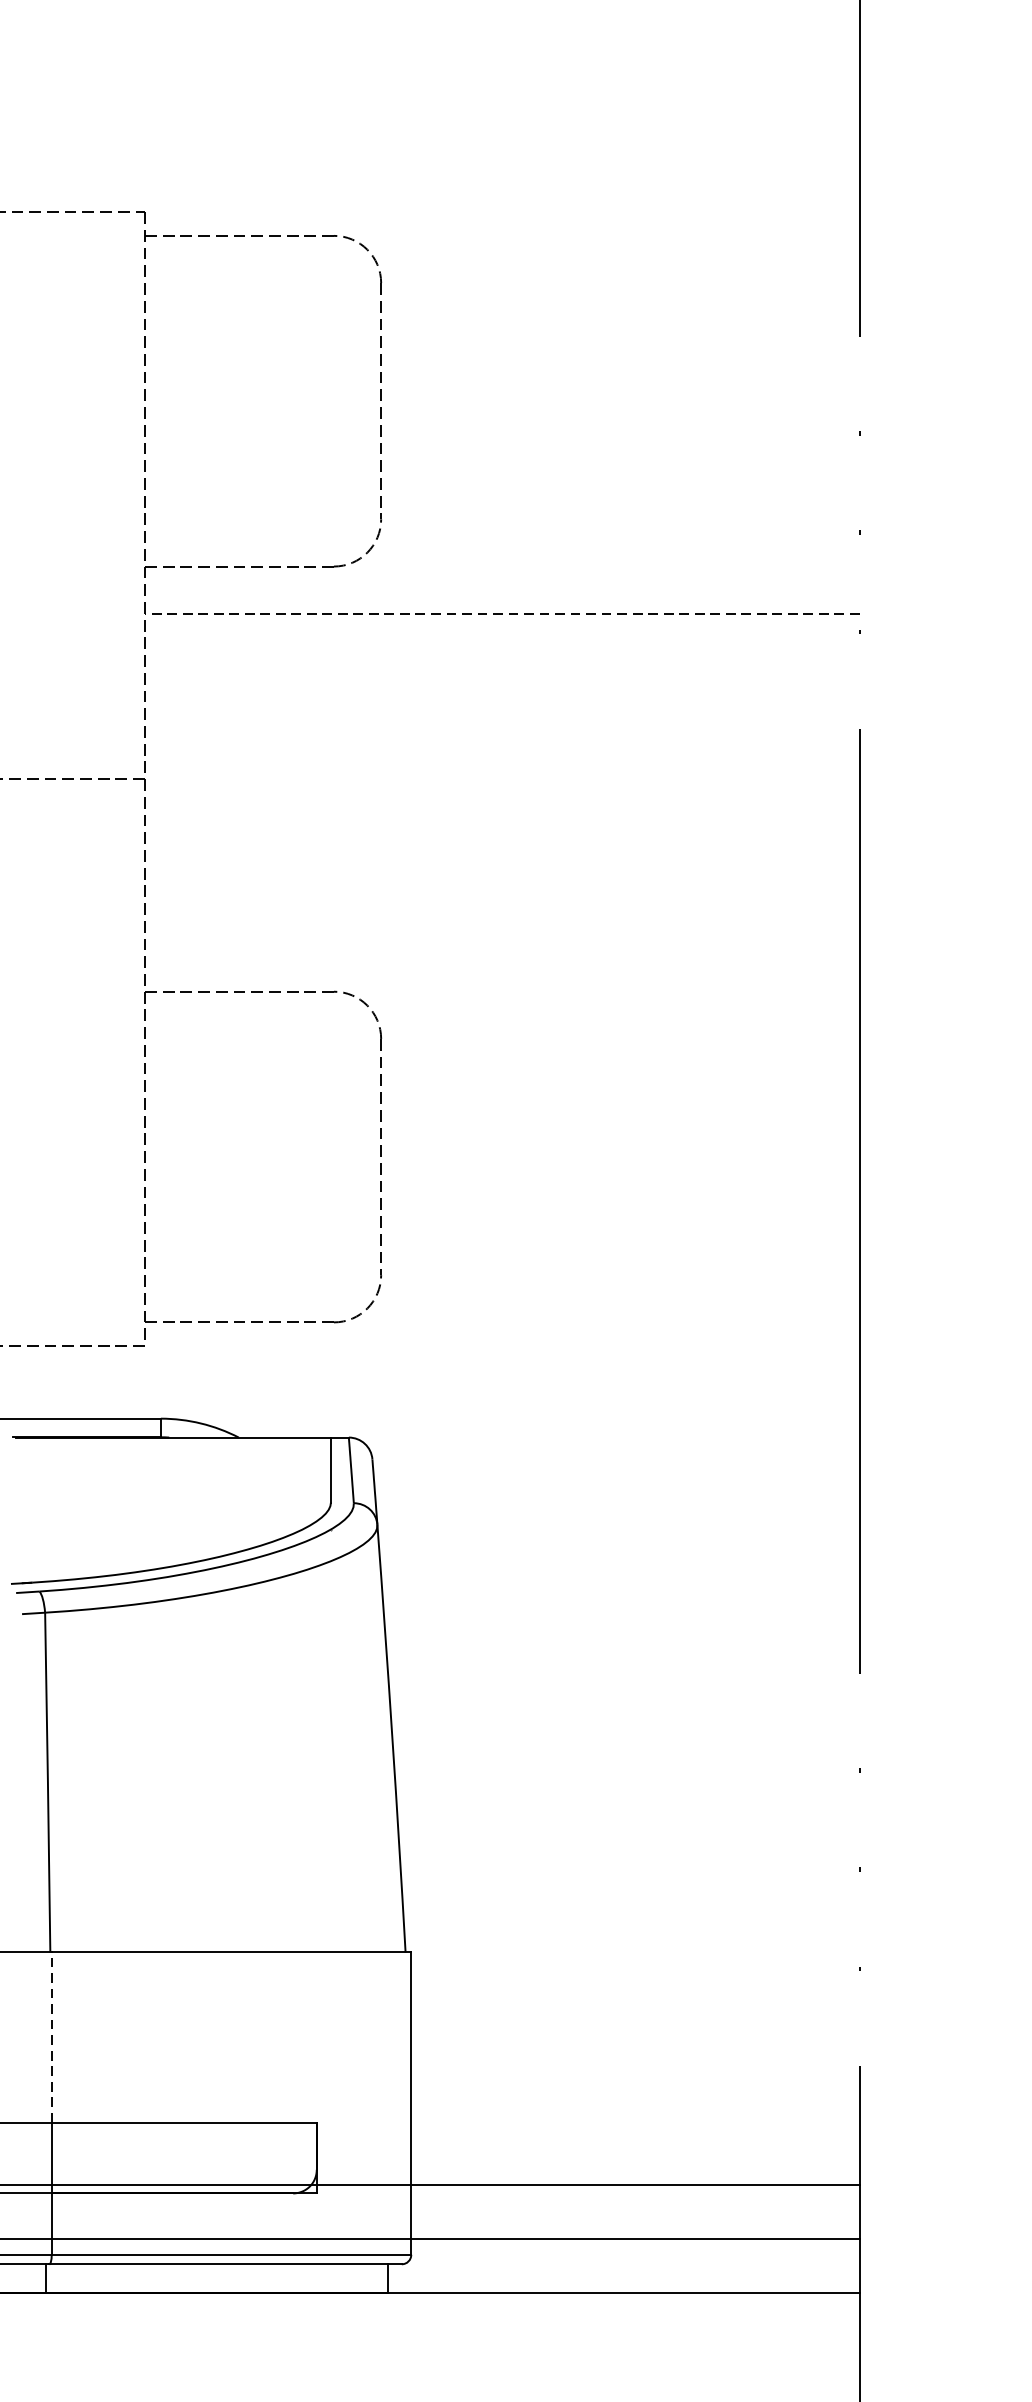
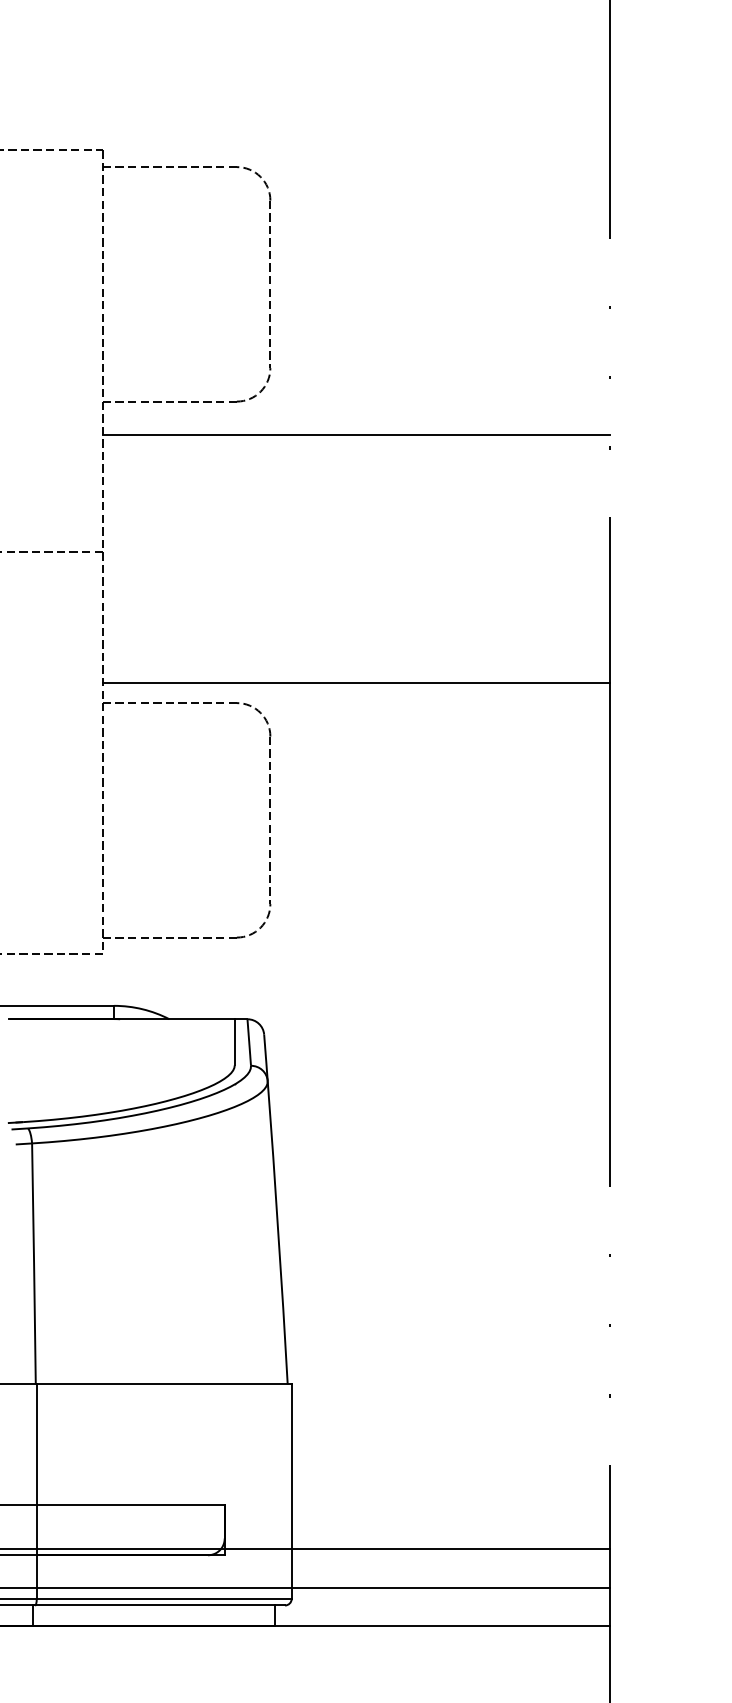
line: (501, 614) -> (355, 435), dashed -> solid
line: (501, 964) -> (355, 683), added
line: (51, 2037) -> (36, 1444), dashed -> solid

